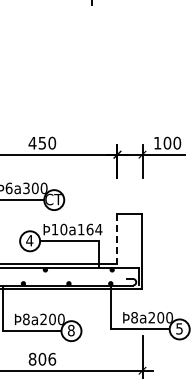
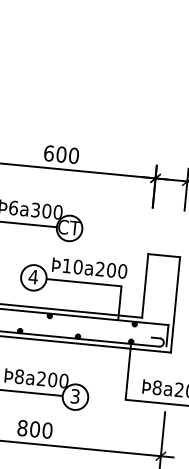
text: (37, 142) -> (55, 153), 450 -> 600
text: (89, 229) -> (110, 270), Þ10a164 -> Þ10a200
line: (117, 239) -> (145, 286), dashed -> solid
text: (71, 330) -> (75, 396), 8 -> 3
text: (52, 358) -> (47, 429), 806 -> 800

